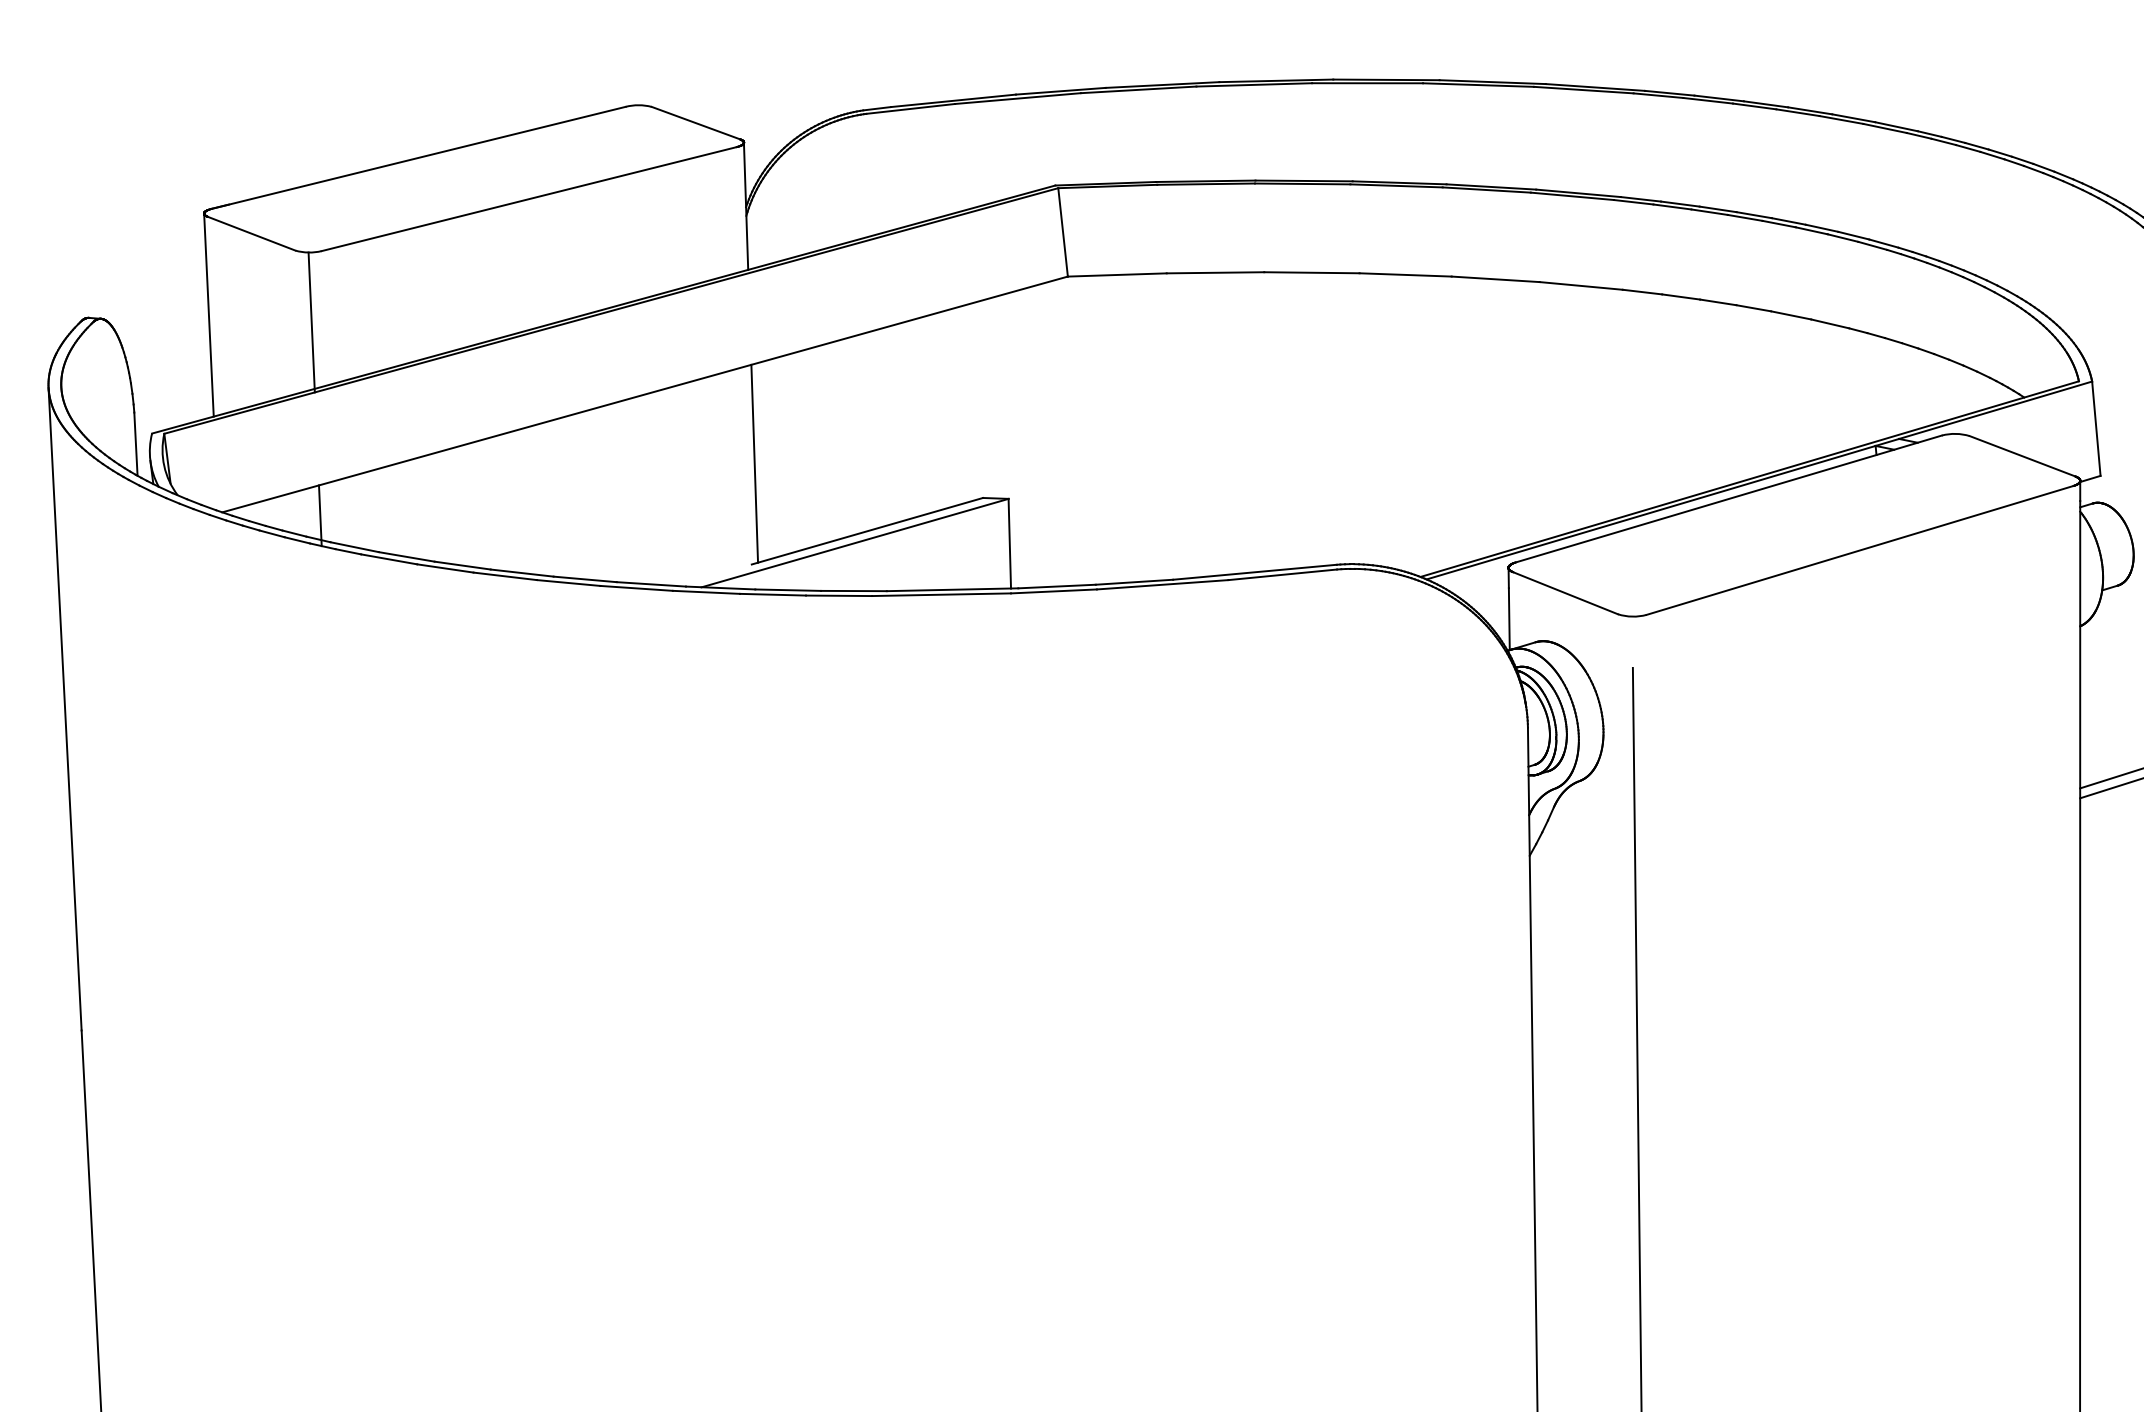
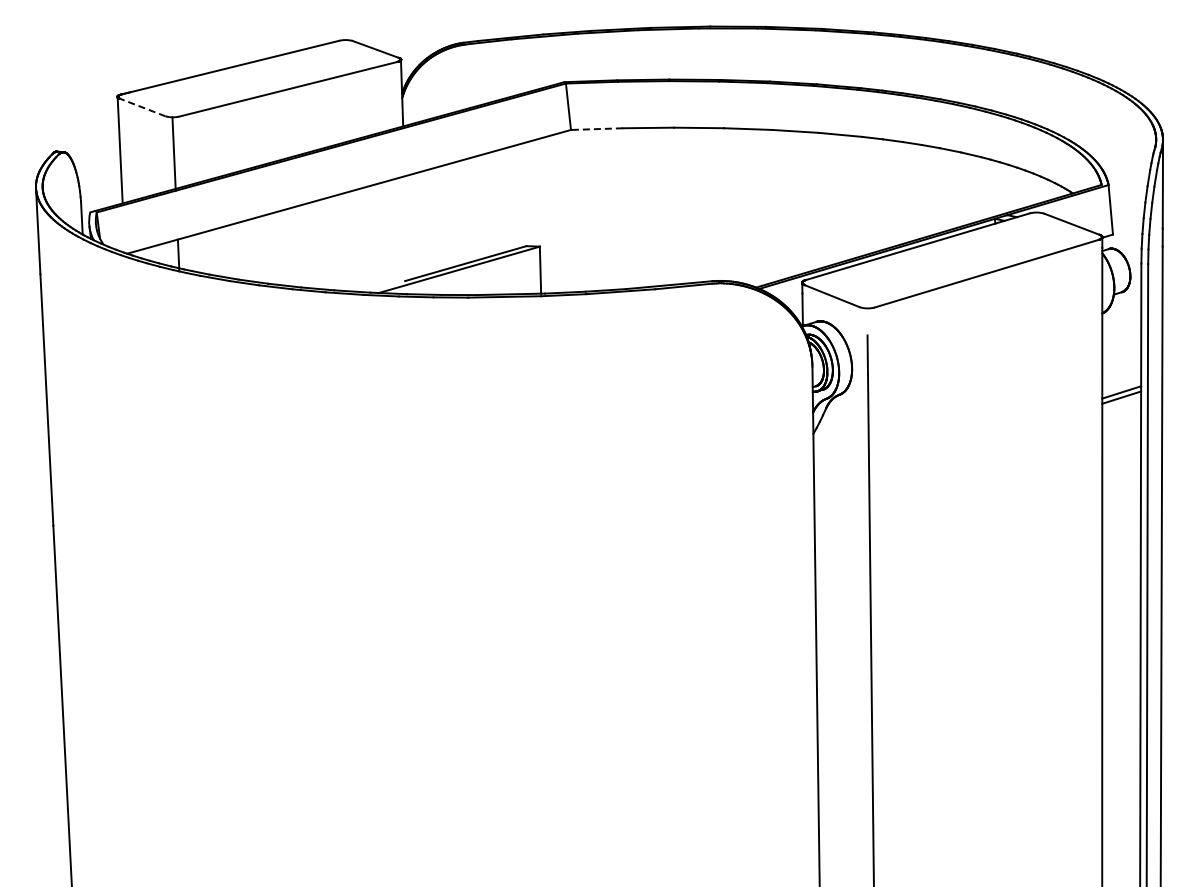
line: (251, 233) -> (142, 107), solid -> dashed
line: (1116, 275) -> (596, 129), solid -> dashed
line: (754, 464) -> (406, 228), removed

